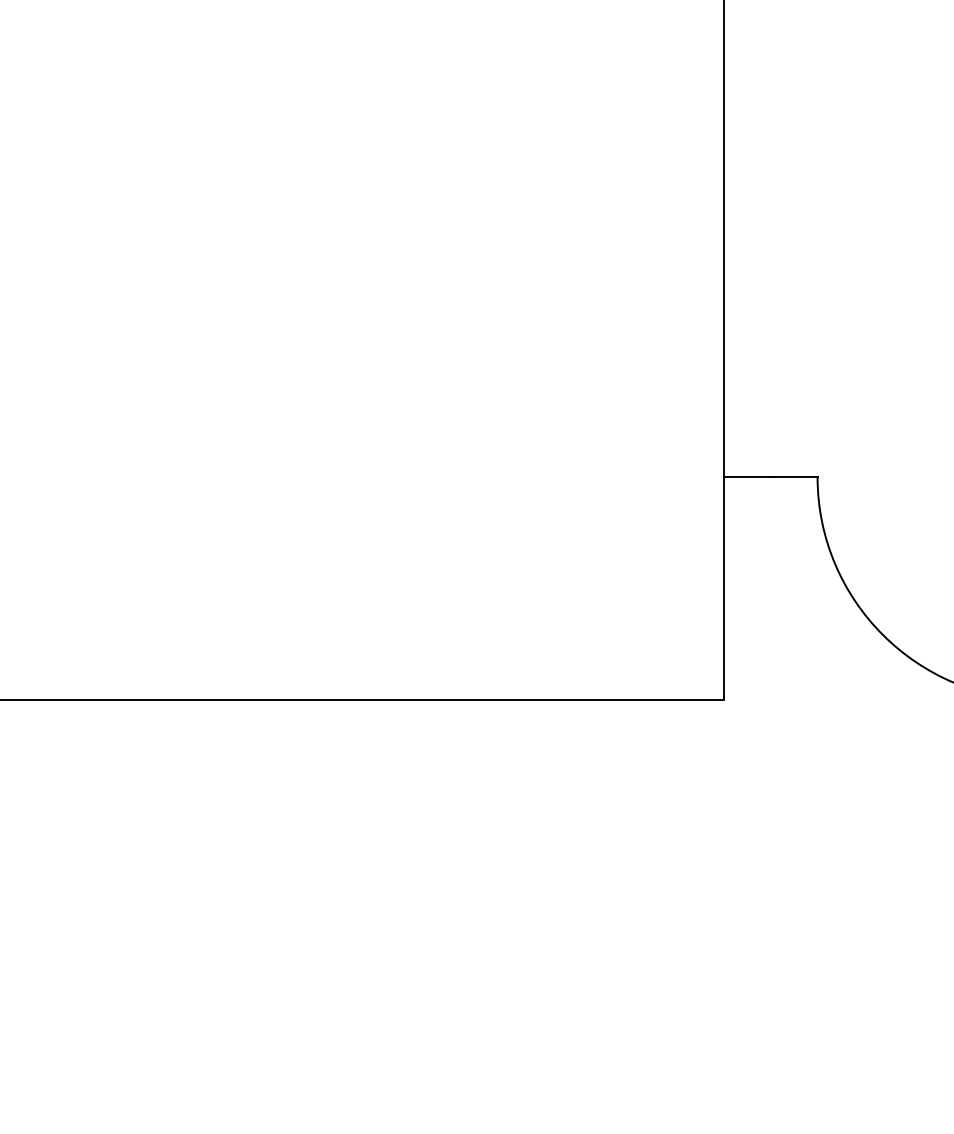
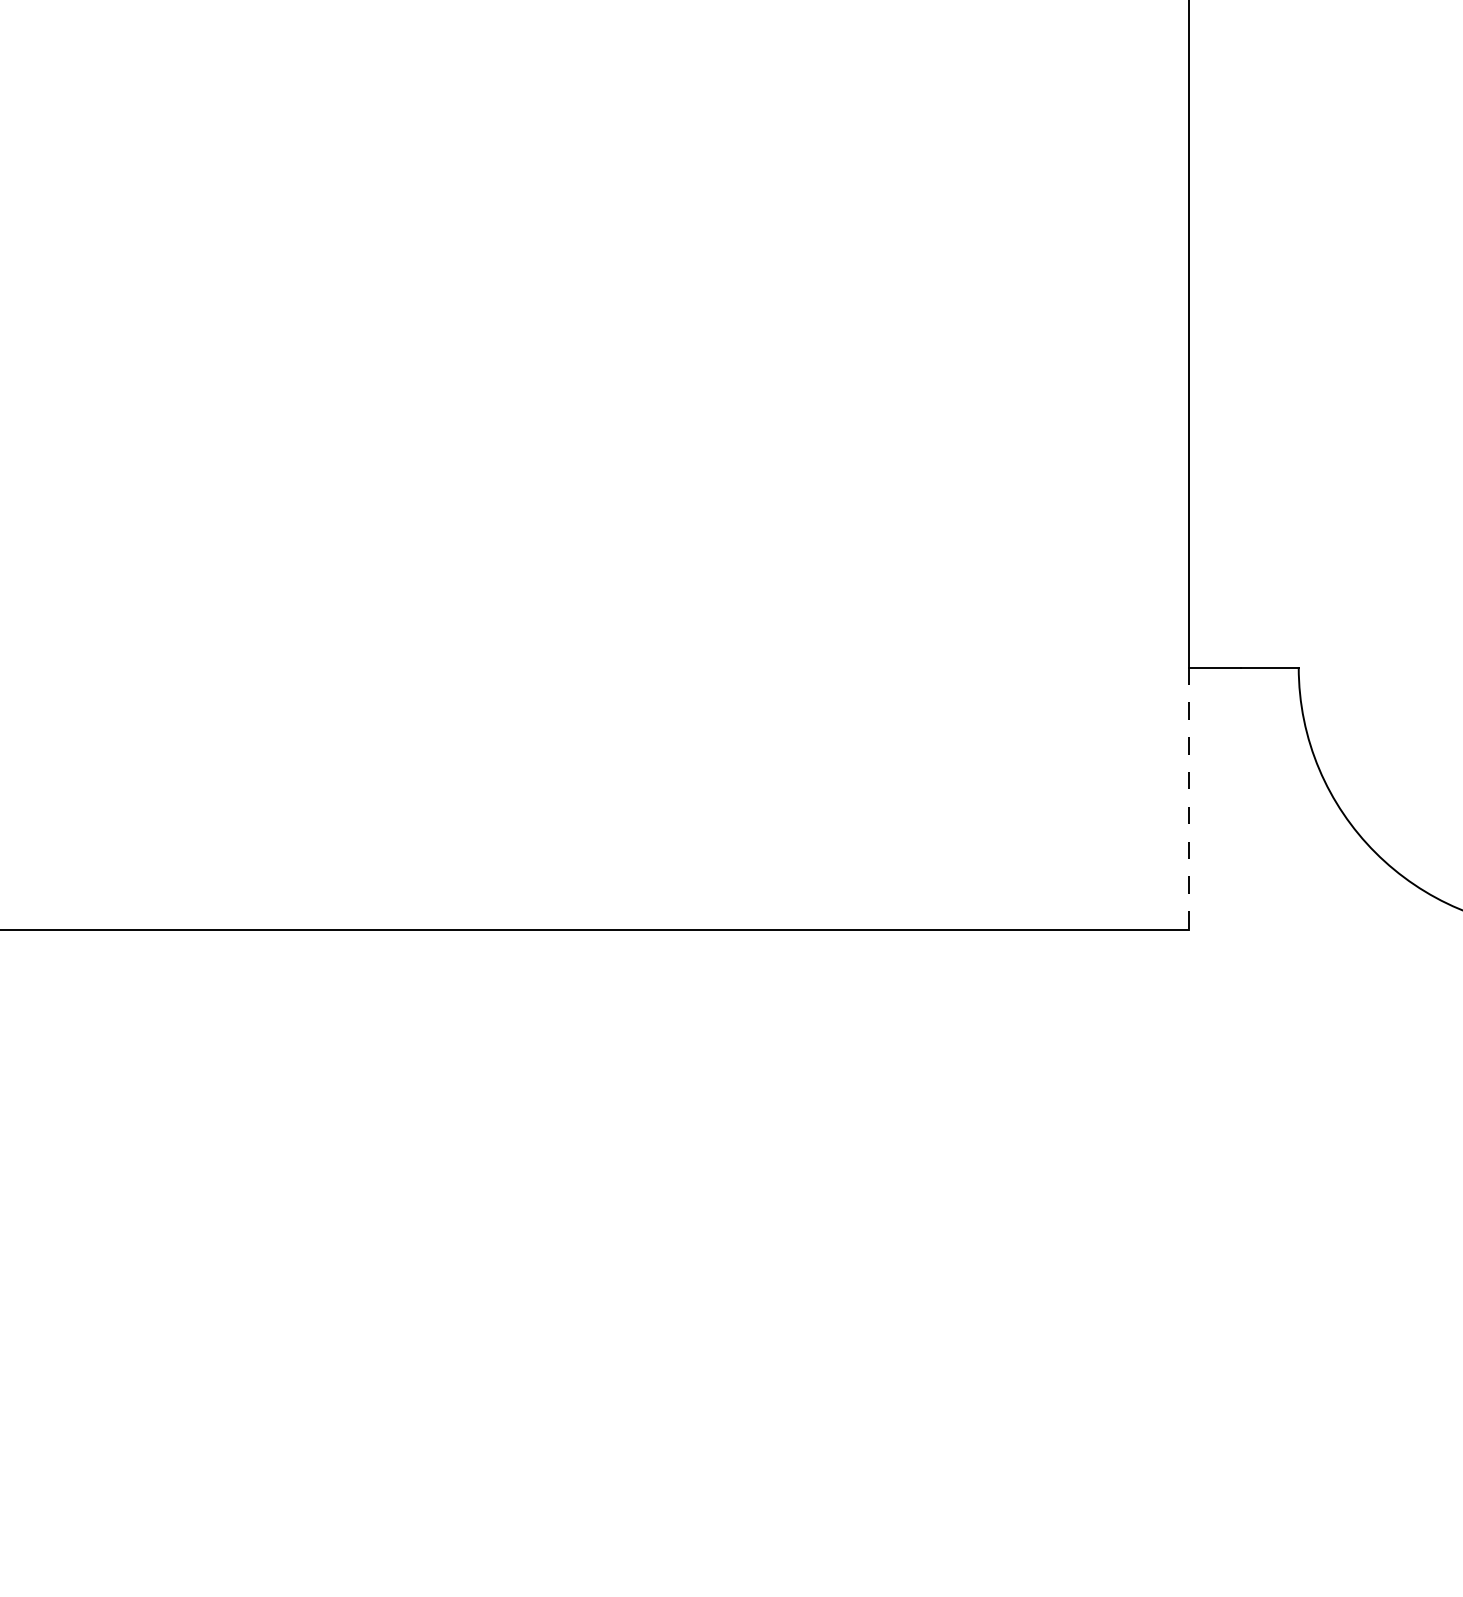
line: (723, 589) -> (1188, 799), solid -> dashed

